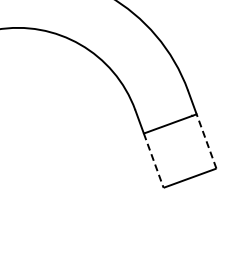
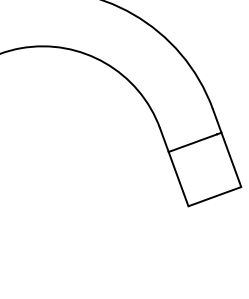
line: (206, 141) -> (231, 159), dashed -> solid
line: (153, 161) -> (178, 179), dashed -> solid

